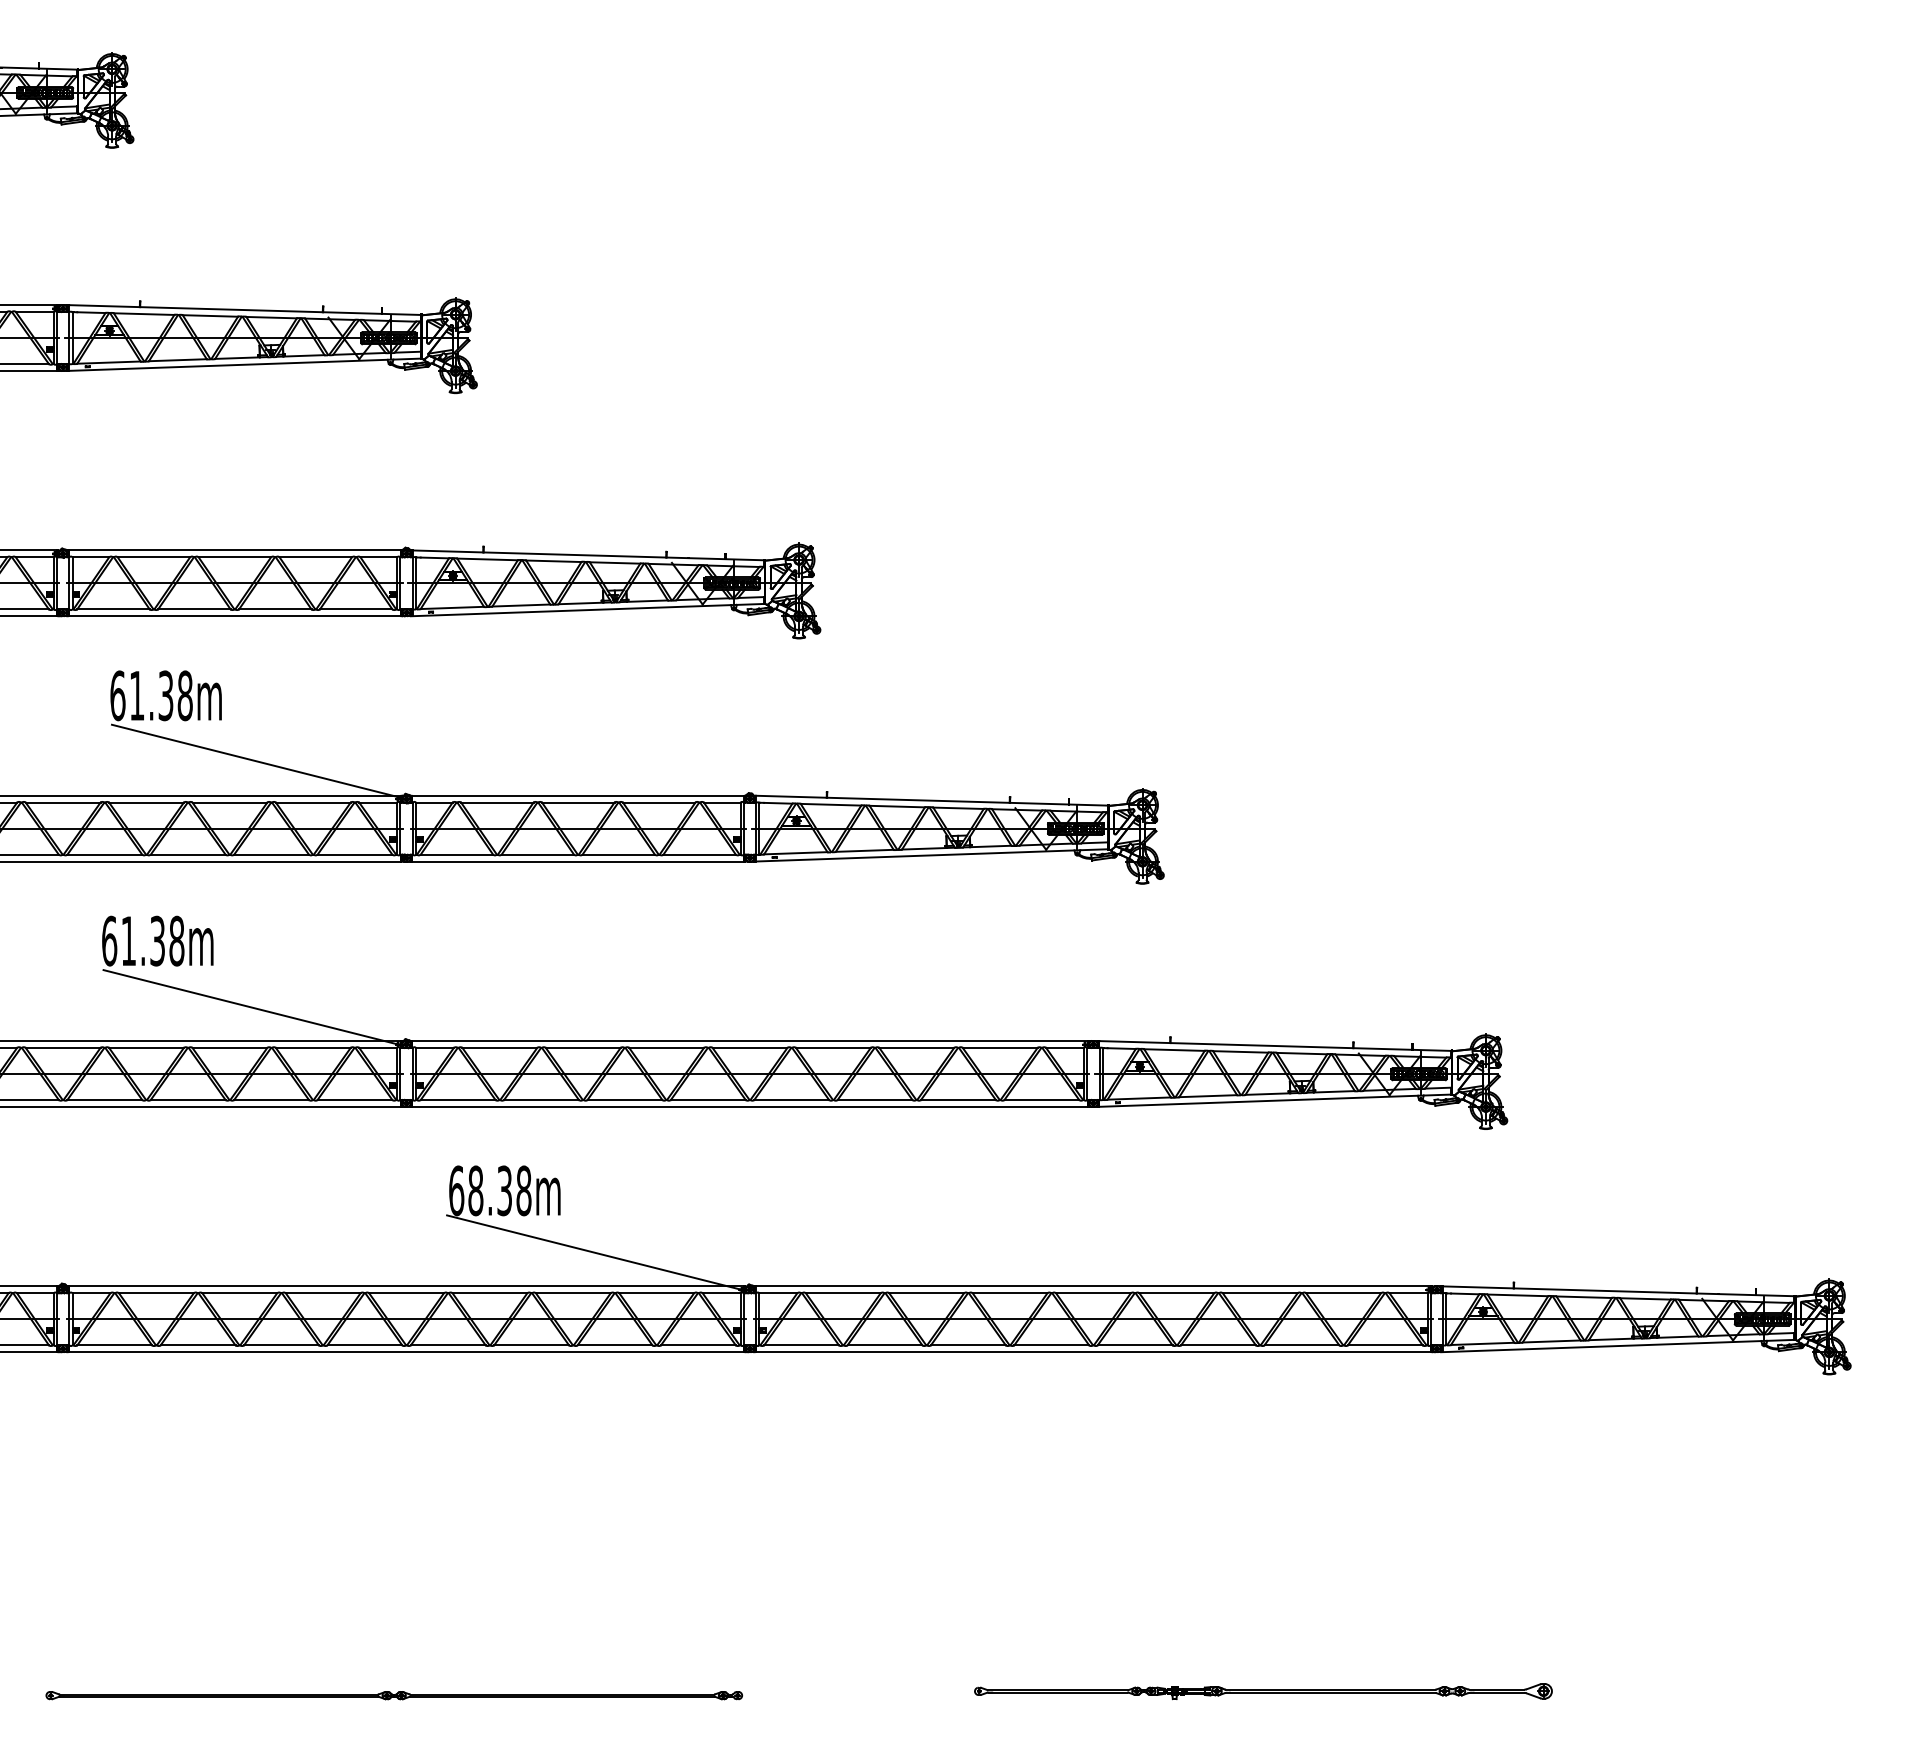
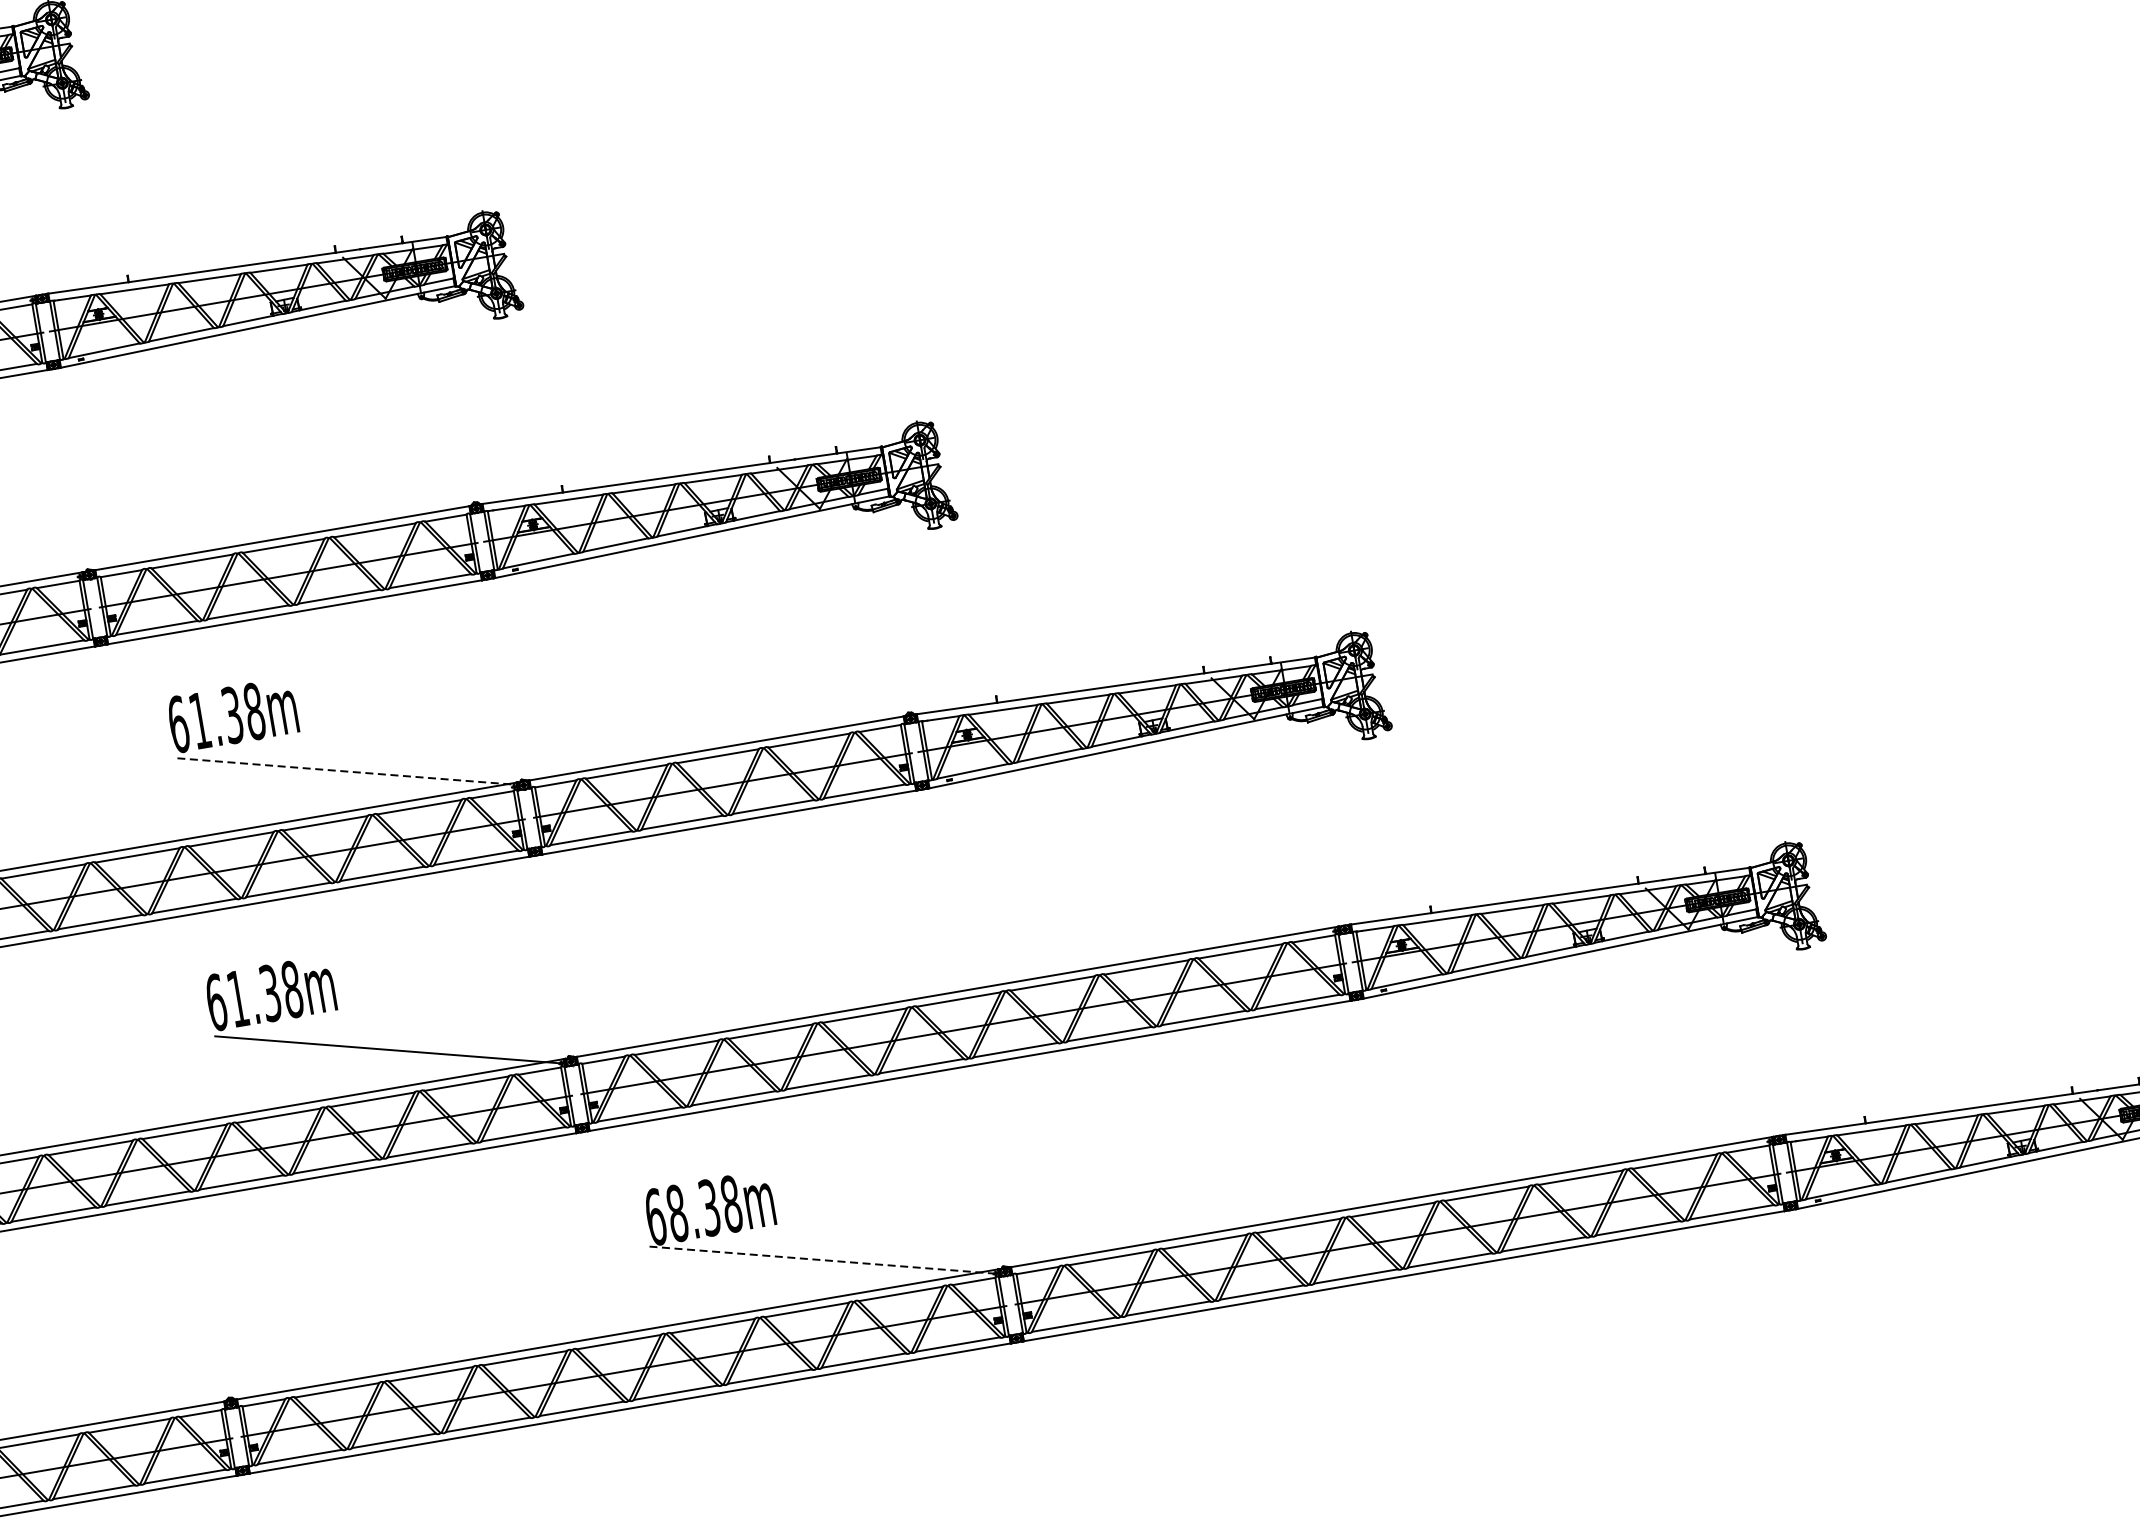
line: (259, 762) -> (350, 772), solid -> dashed
line: (594, 1252) -> (822, 1260), solid -> dashed

